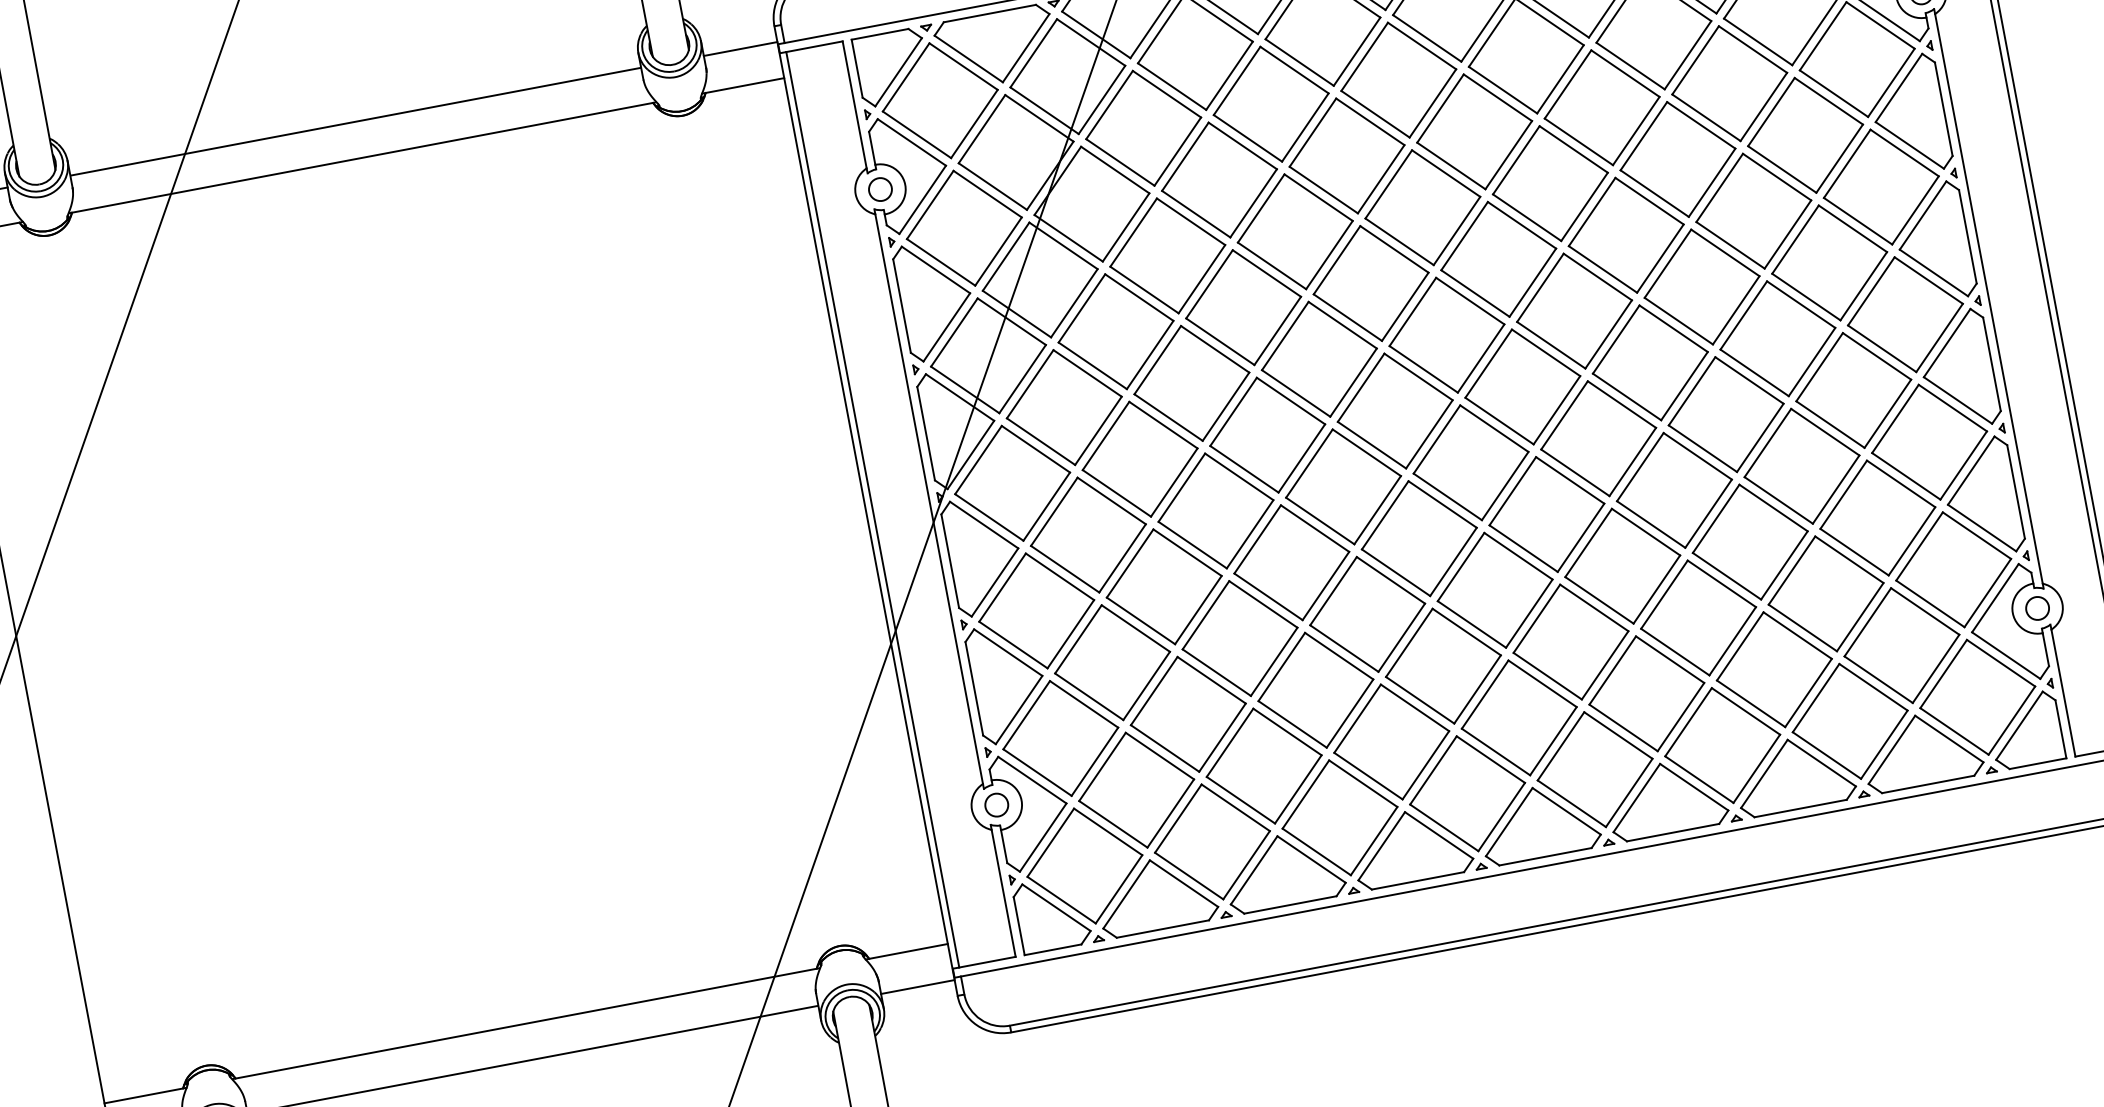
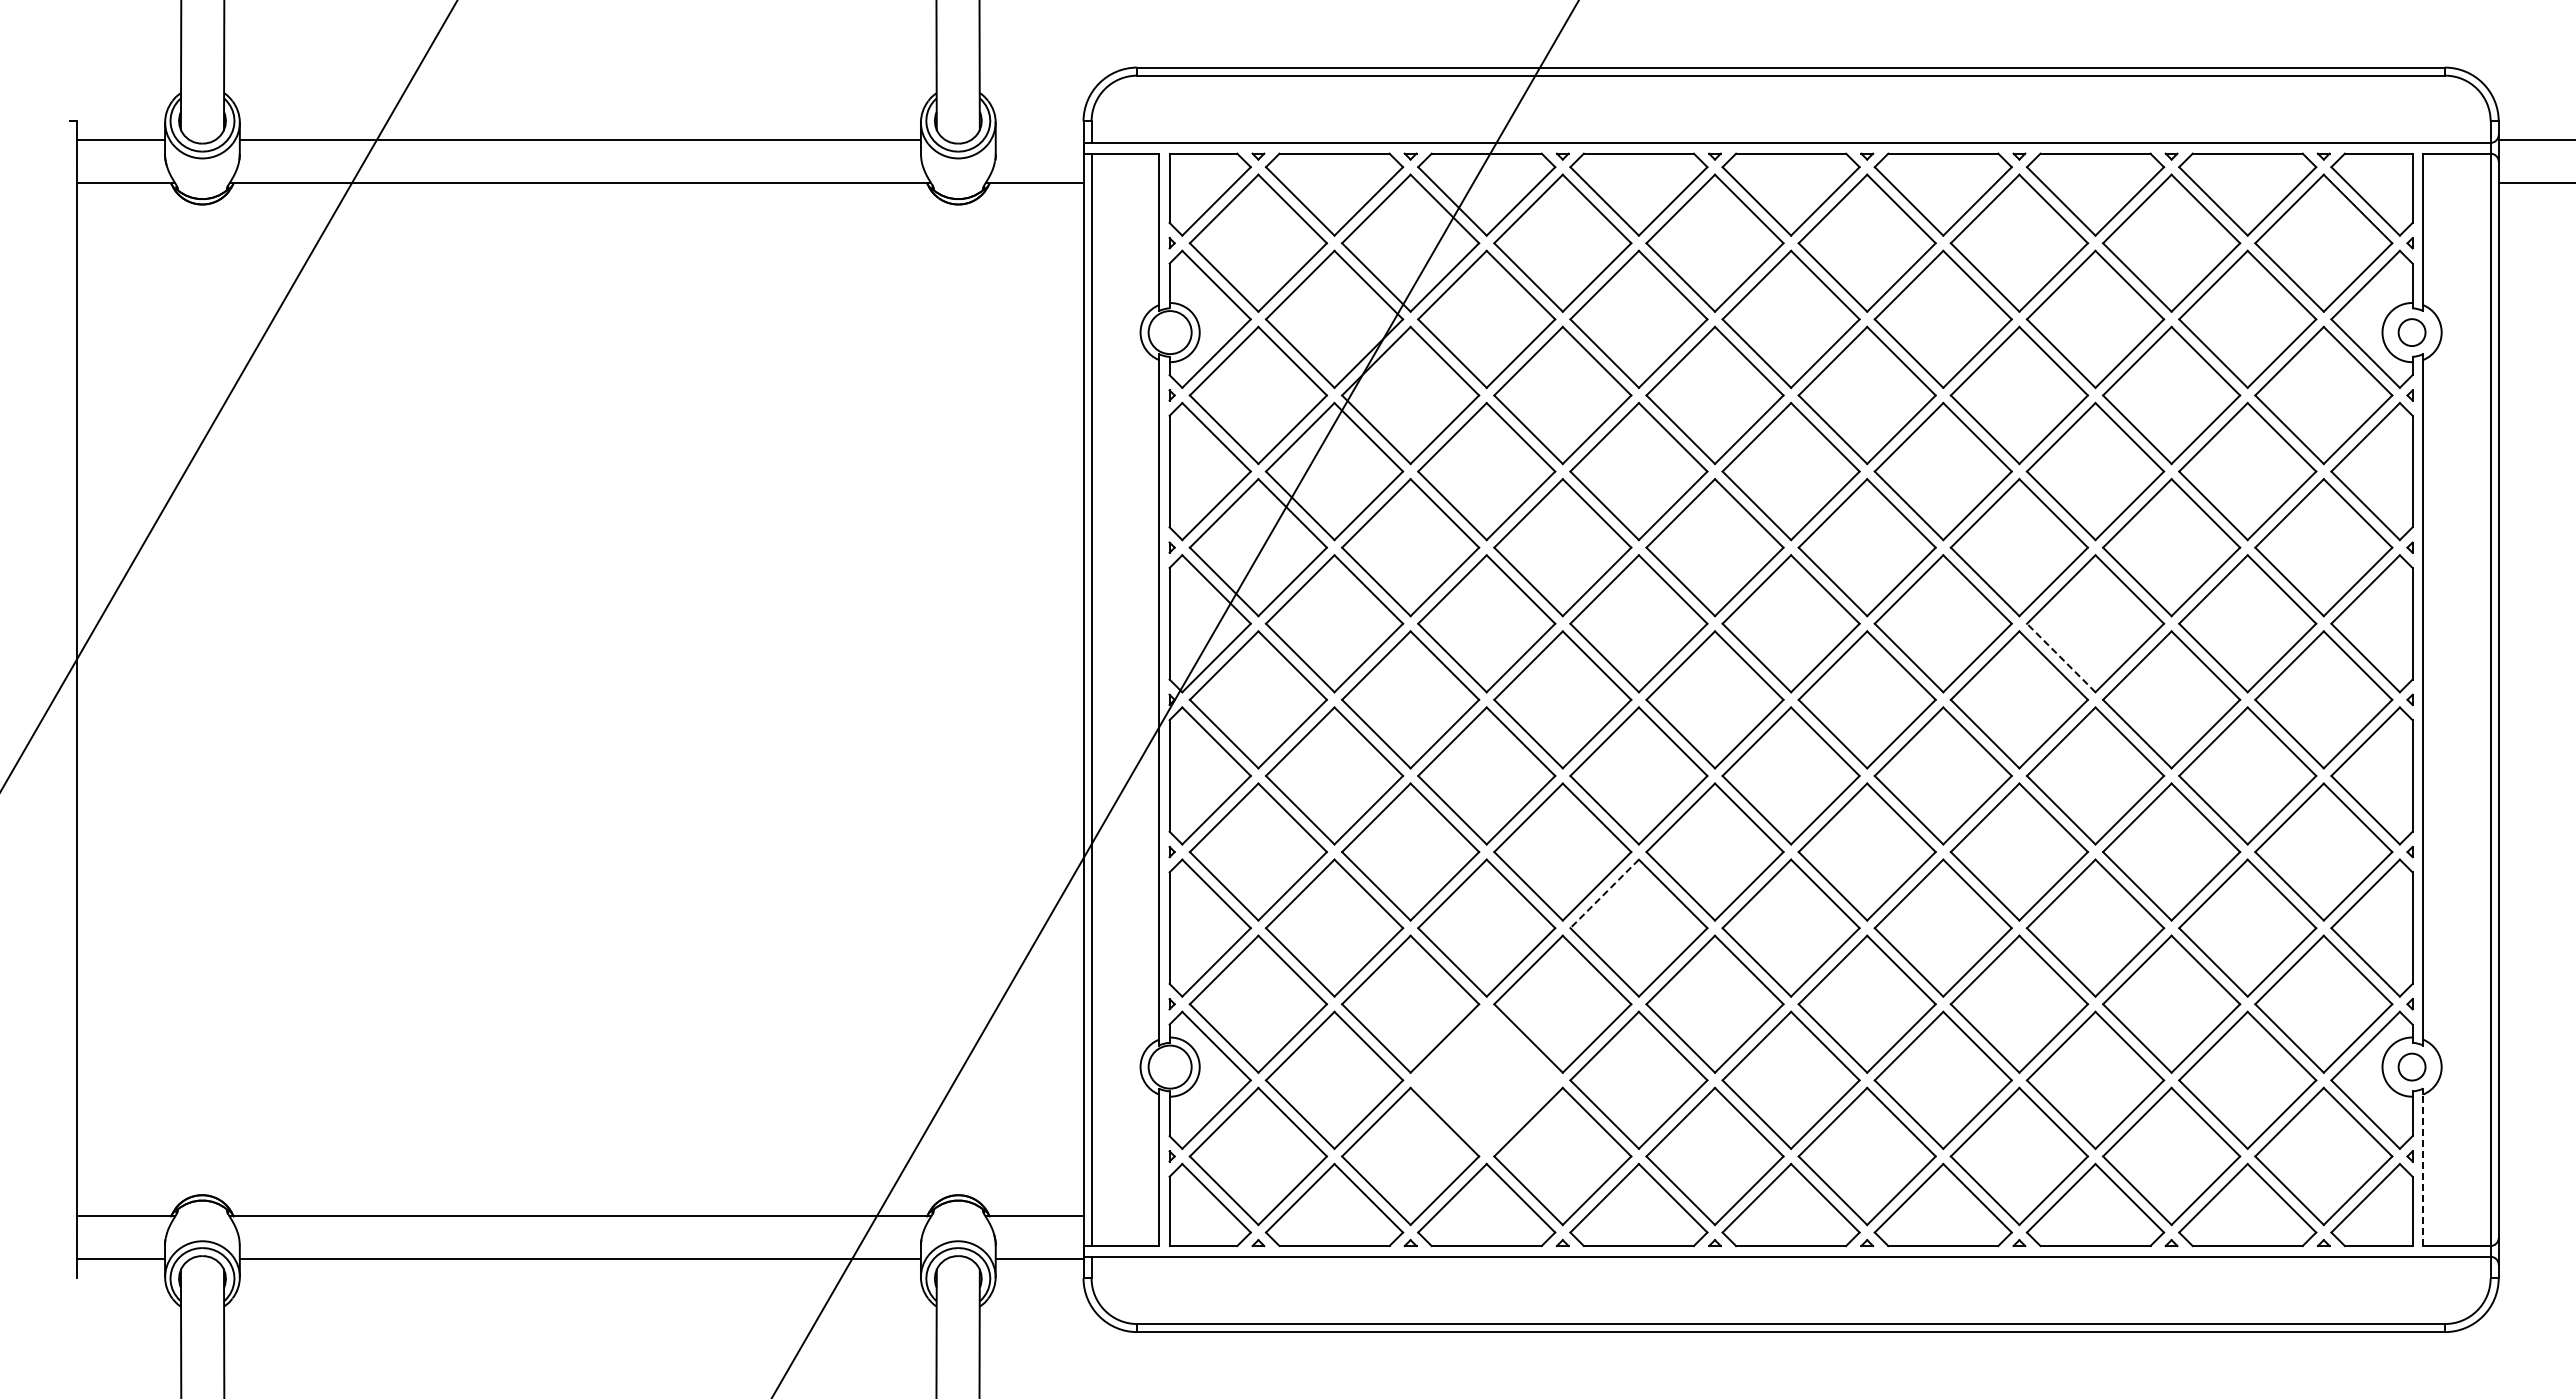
line: (740, 49) -> (1039, 140), removed
circle: (879, 189) -> (1169, 332), size x1.6
line: (1678, 320) -> (2060, 657), solid -> dashed
line: (1333, 591) -> (1604, 894), solid -> dashed
line: (2063, 693) -> (2423, 1170), solid -> dashed
part: (1263, 765) -> (1486, 1079), removed
circle: (996, 804) -> (1169, 1066), size x1.6

